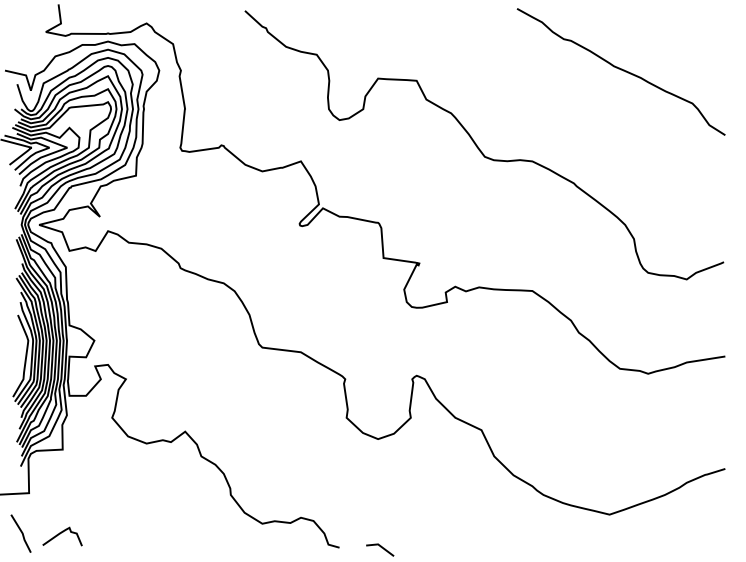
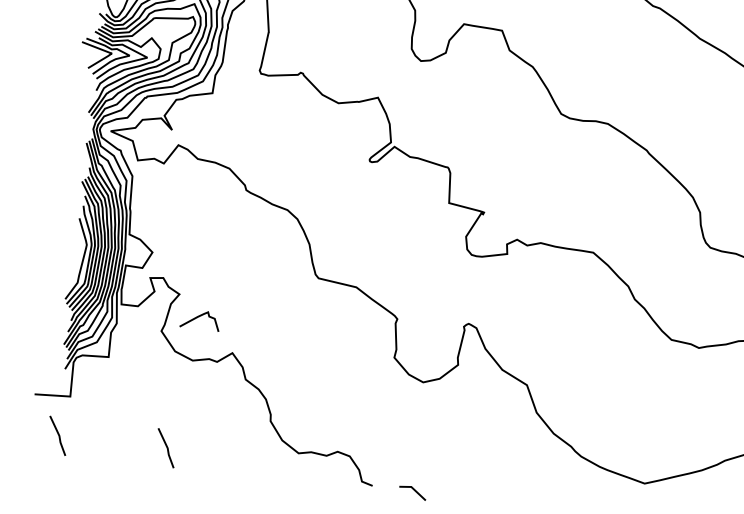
line: (130, 533) -> (166, 448), added
curve: (60, 534) -> (198, 317), moved

